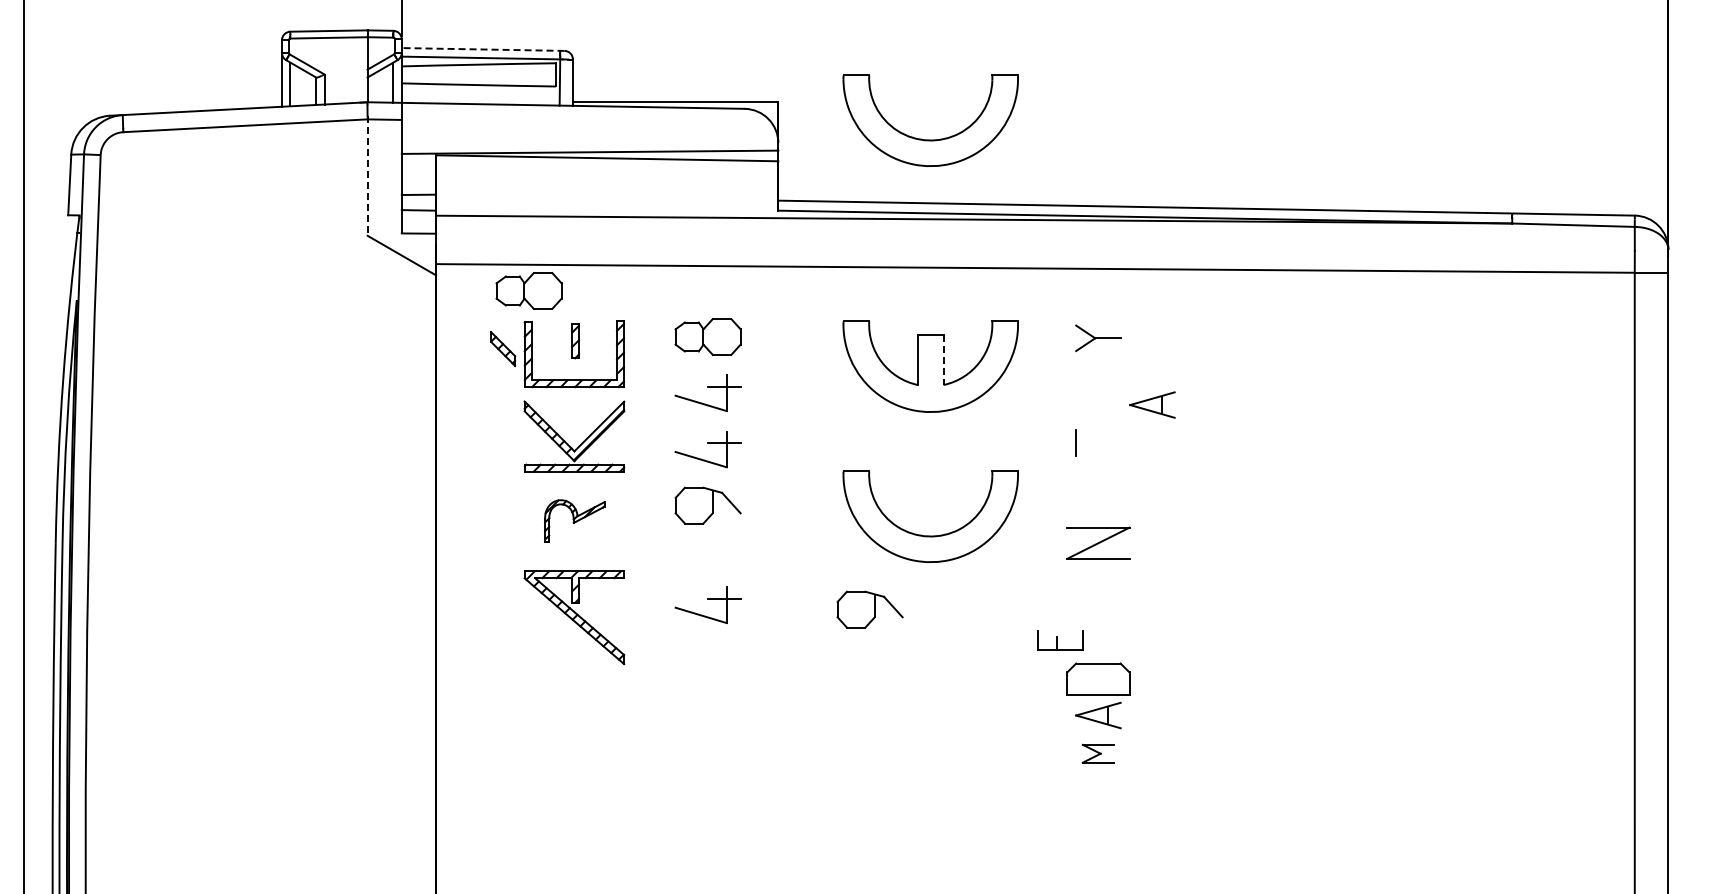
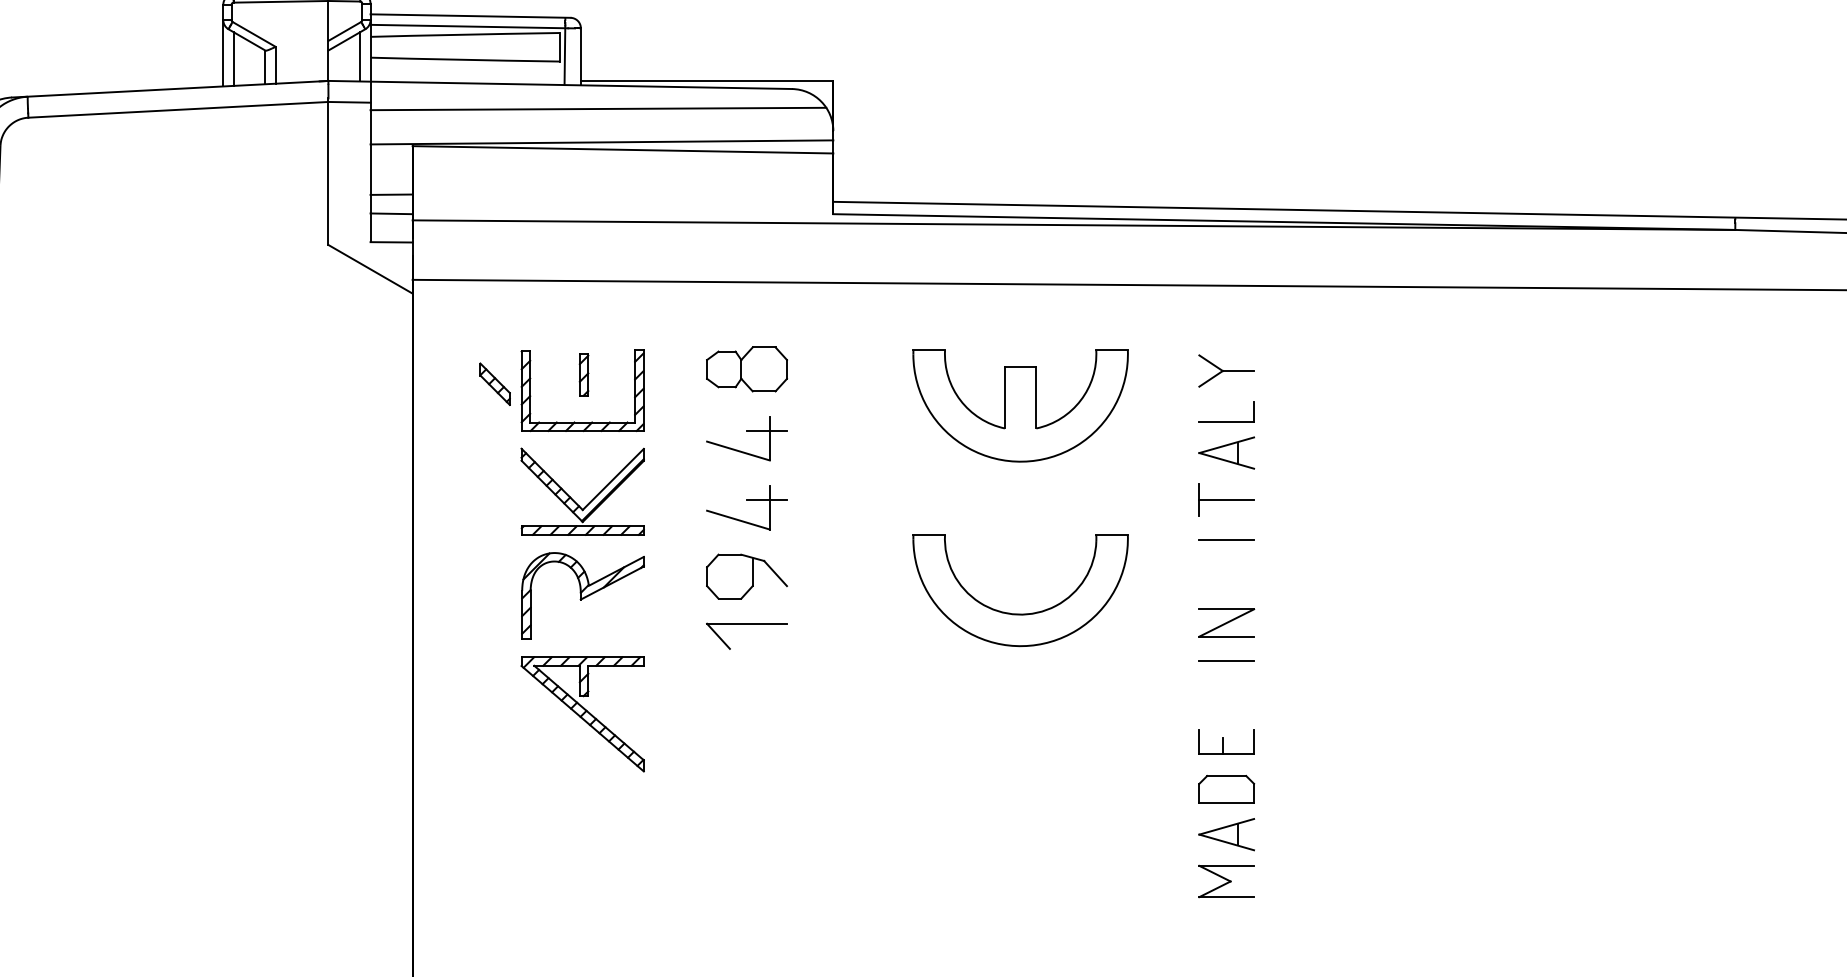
line: (482, 49) -> (469, 16), dashed -> solid
line: (586, 125) -> (597, 109), added
part: (930, 139) -> (1020, 126), removed
line: (367, 176) -> (328, 172), dashed -> solid
part: (528, 290) -> (526, 312), removed
line: (943, 360) -> (1036, 398), dashed -> solid
part: (1098, 379) -> (1226, 421), added
part: (1152, 404) -> (1226, 452), moved
line: (1098, 443) -> (1226, 500), added
line: (1098, 476) -> (1226, 540), added
part: (574, 520) -> (582, 594), size x1.67
part: (1098, 543) -> (1226, 623), size x0.71
part: (707, 544) -> (746, 624), added
line: (1098, 574) -> (1226, 661), added
part: (707, 604) -> (746, 698), removed
part: (869, 609) -> (945, 704), removed
part: (1060, 640) -> (1226, 742), moved
part: (1098, 678) -> (1226, 789), size x0.71
part: (1098, 753) -> (1226, 881), size x1.43

